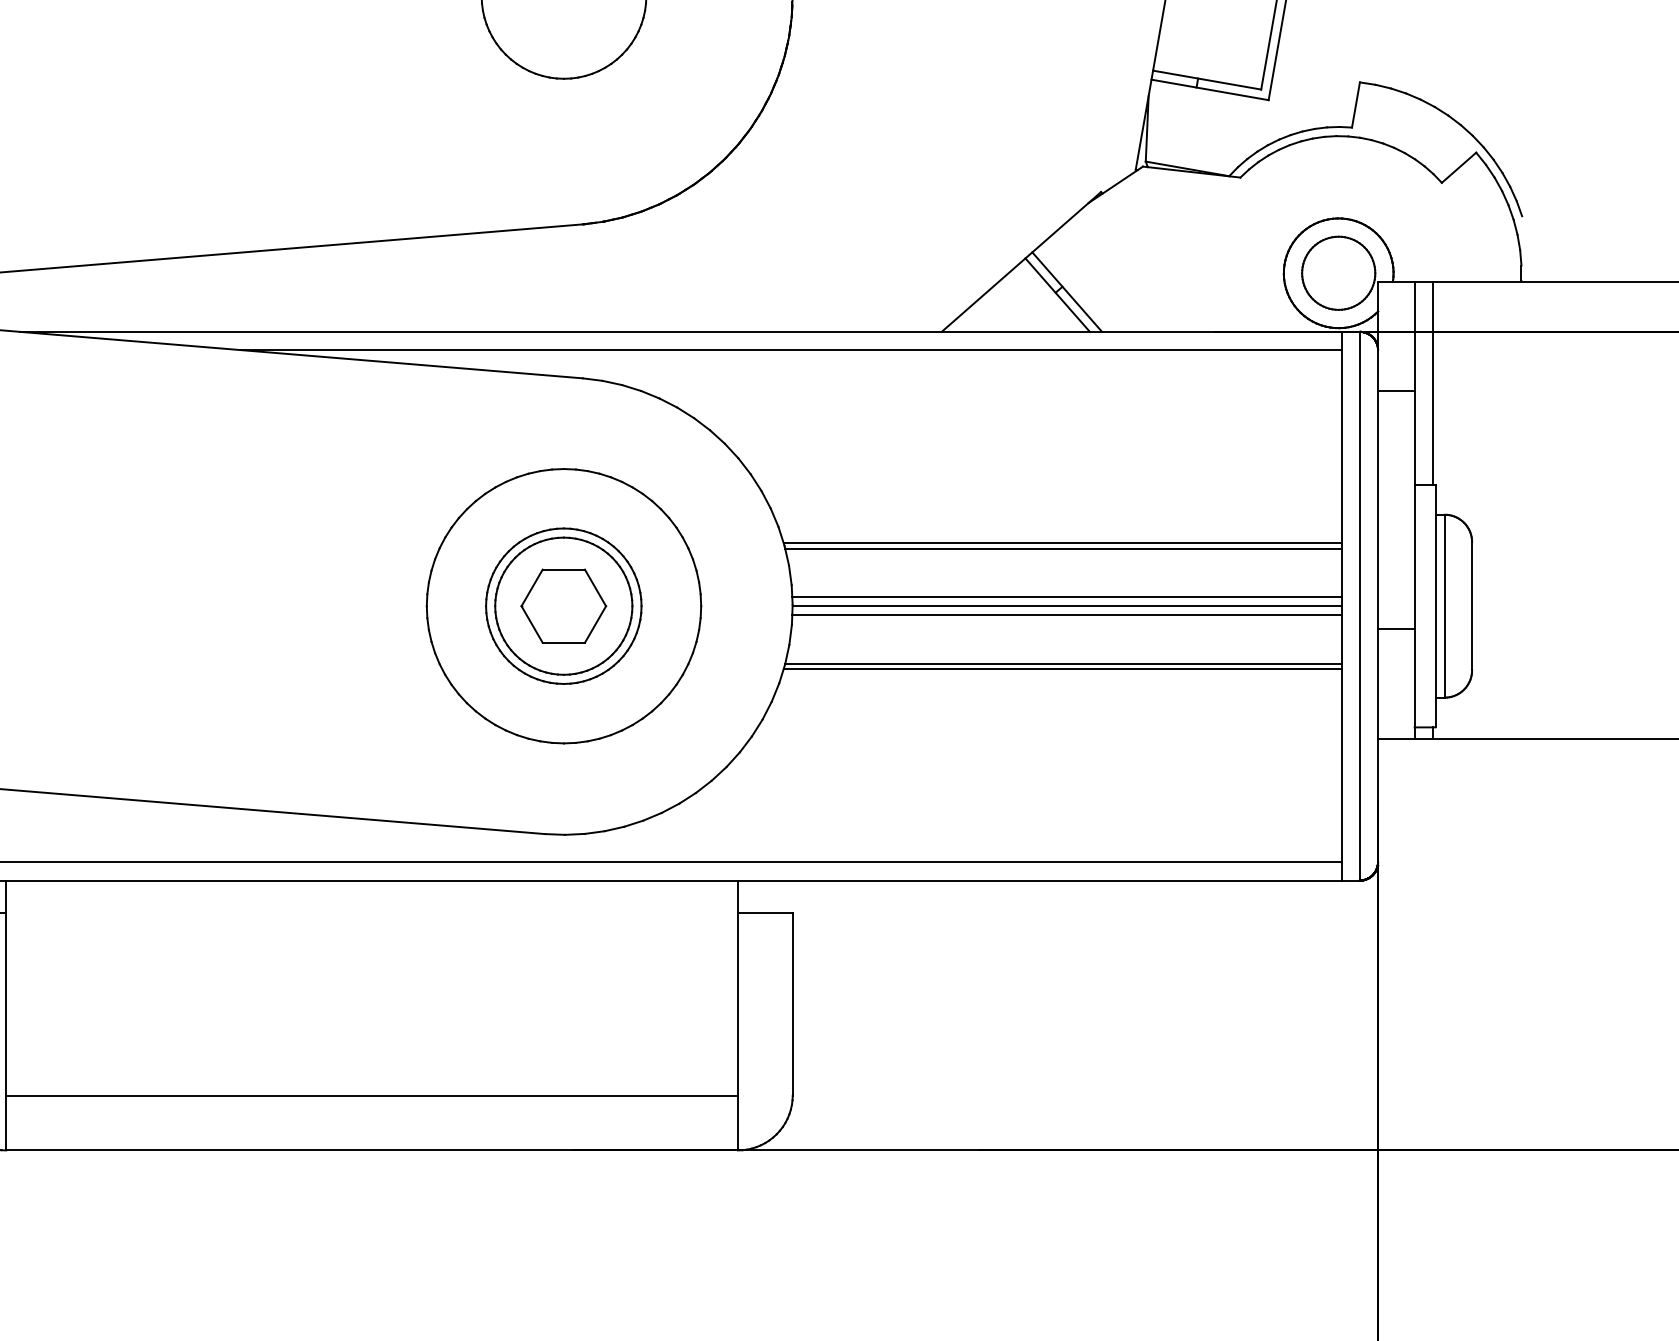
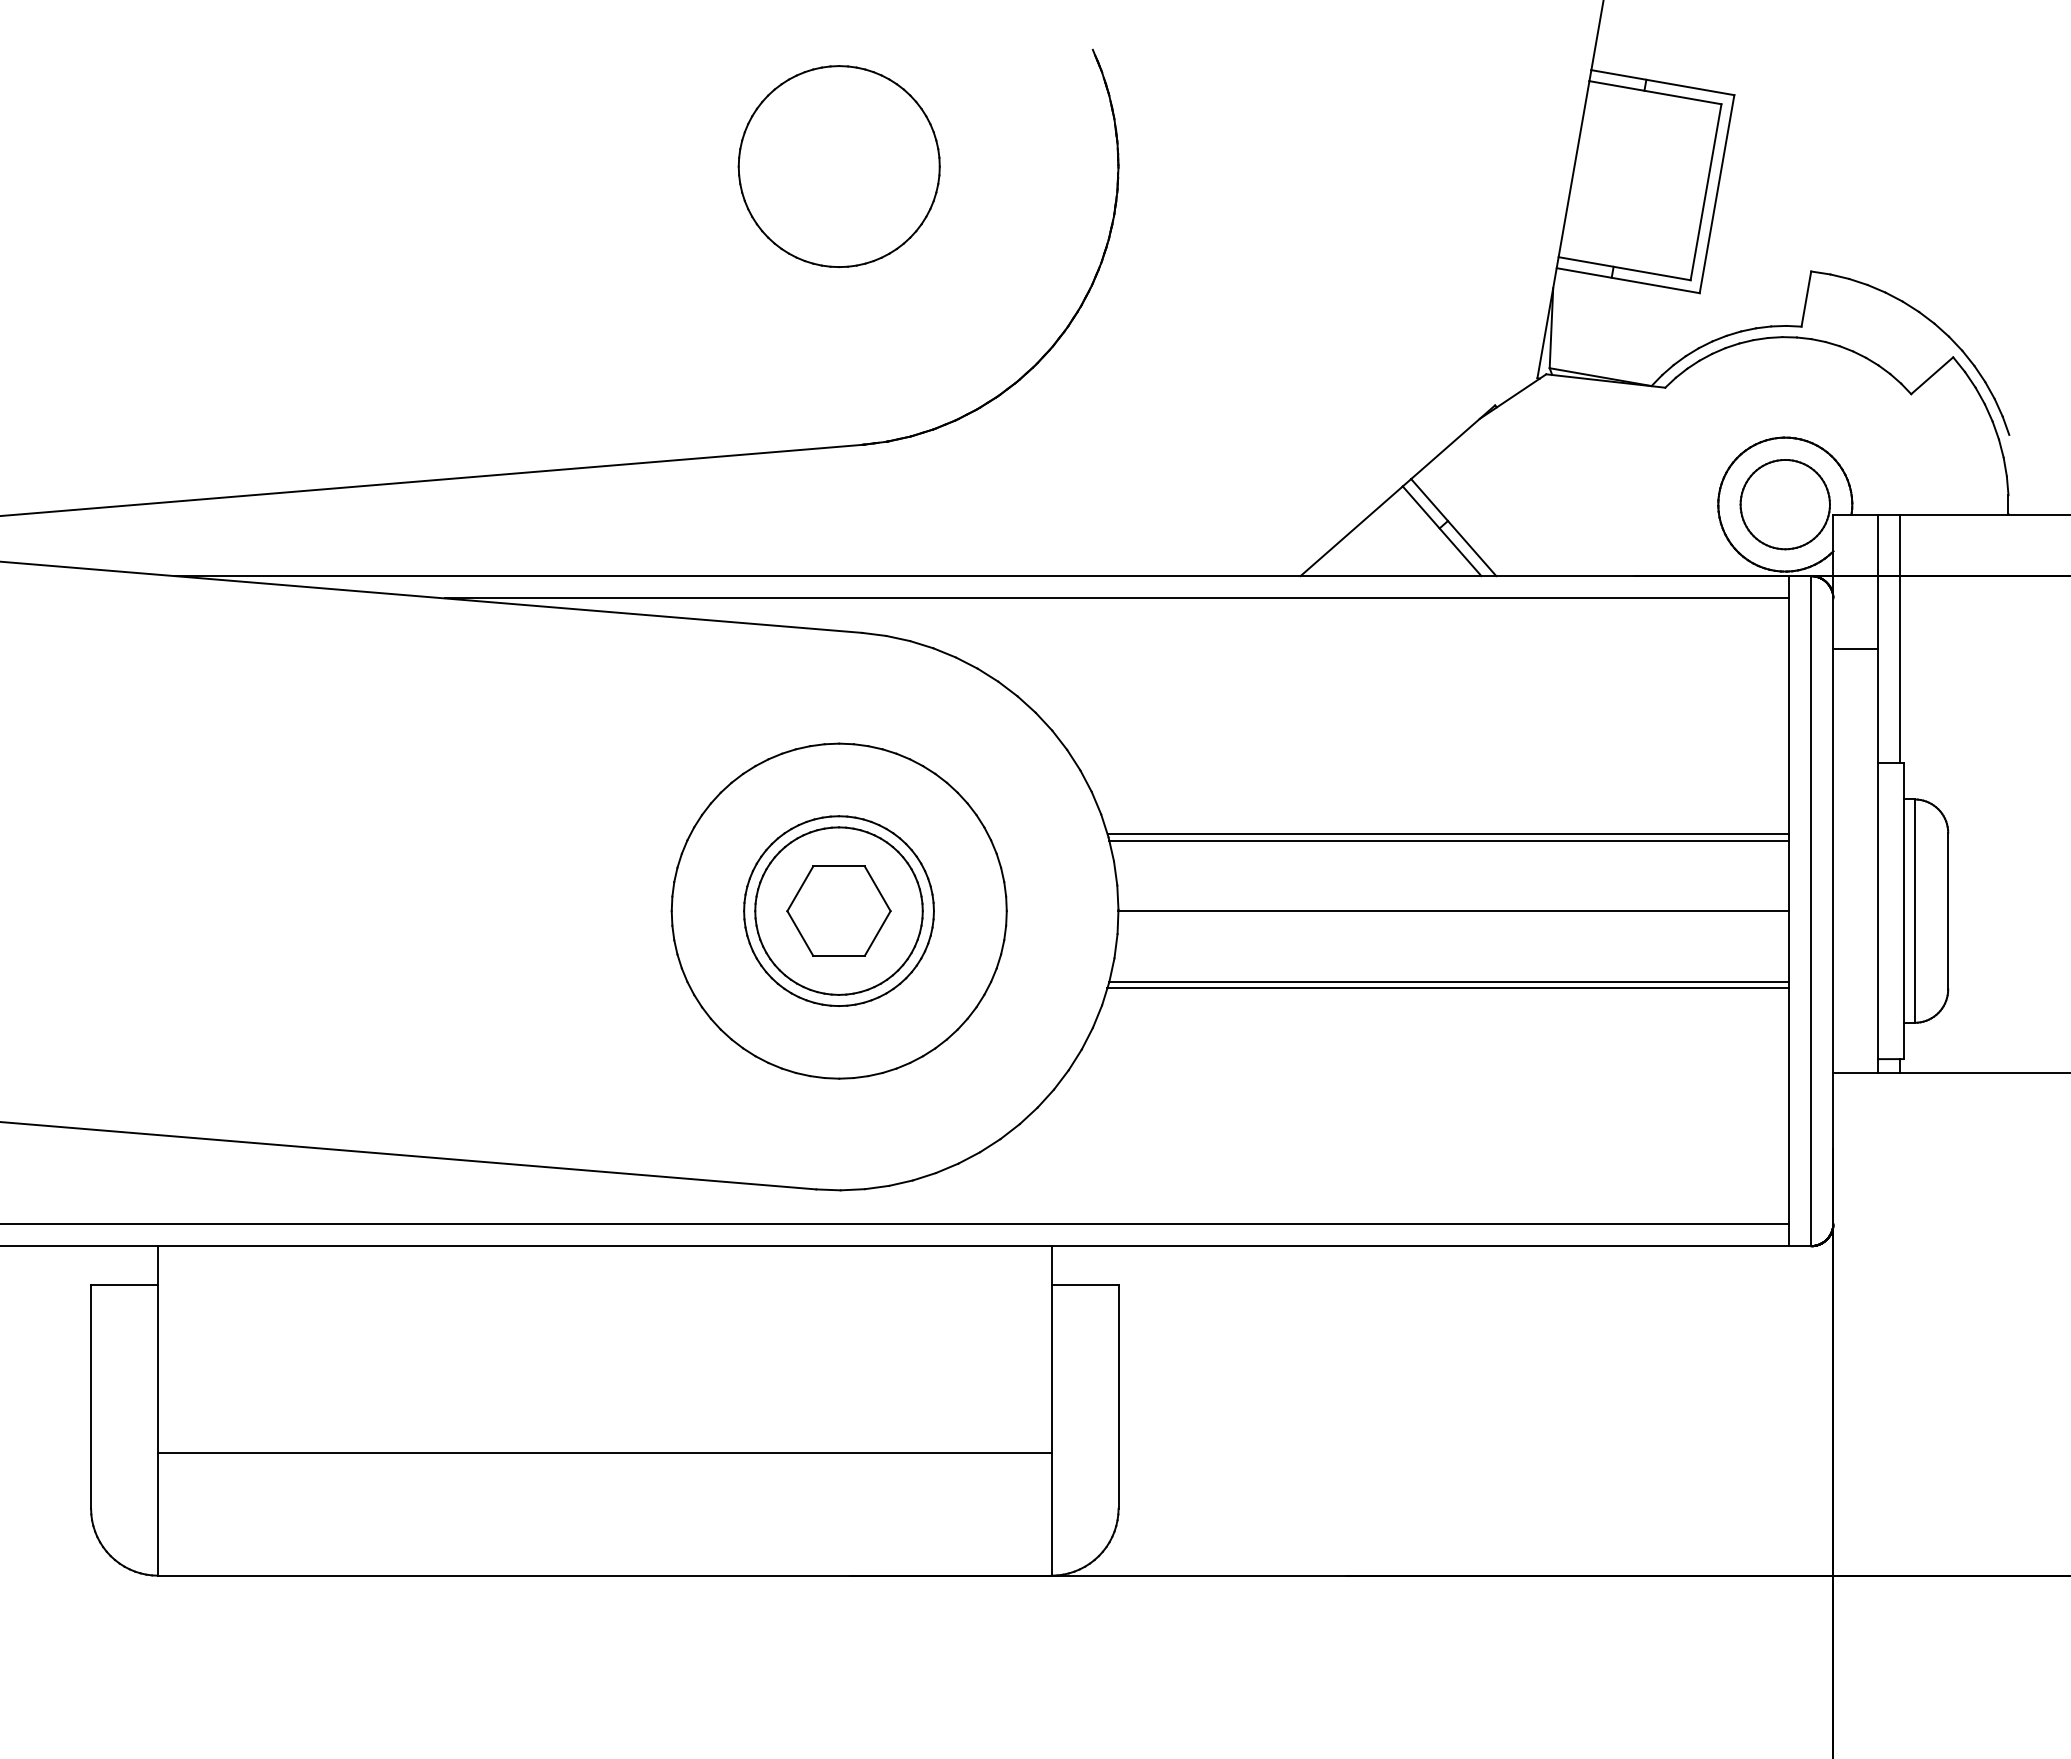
line: (1067, 597) -> (1453, 900), removed
line: (1067, 615) -> (1453, 922), removed
line: (1396, 629) -> (1855, 939), removed
line: (371, 1095) -> (604, 1452), moved

